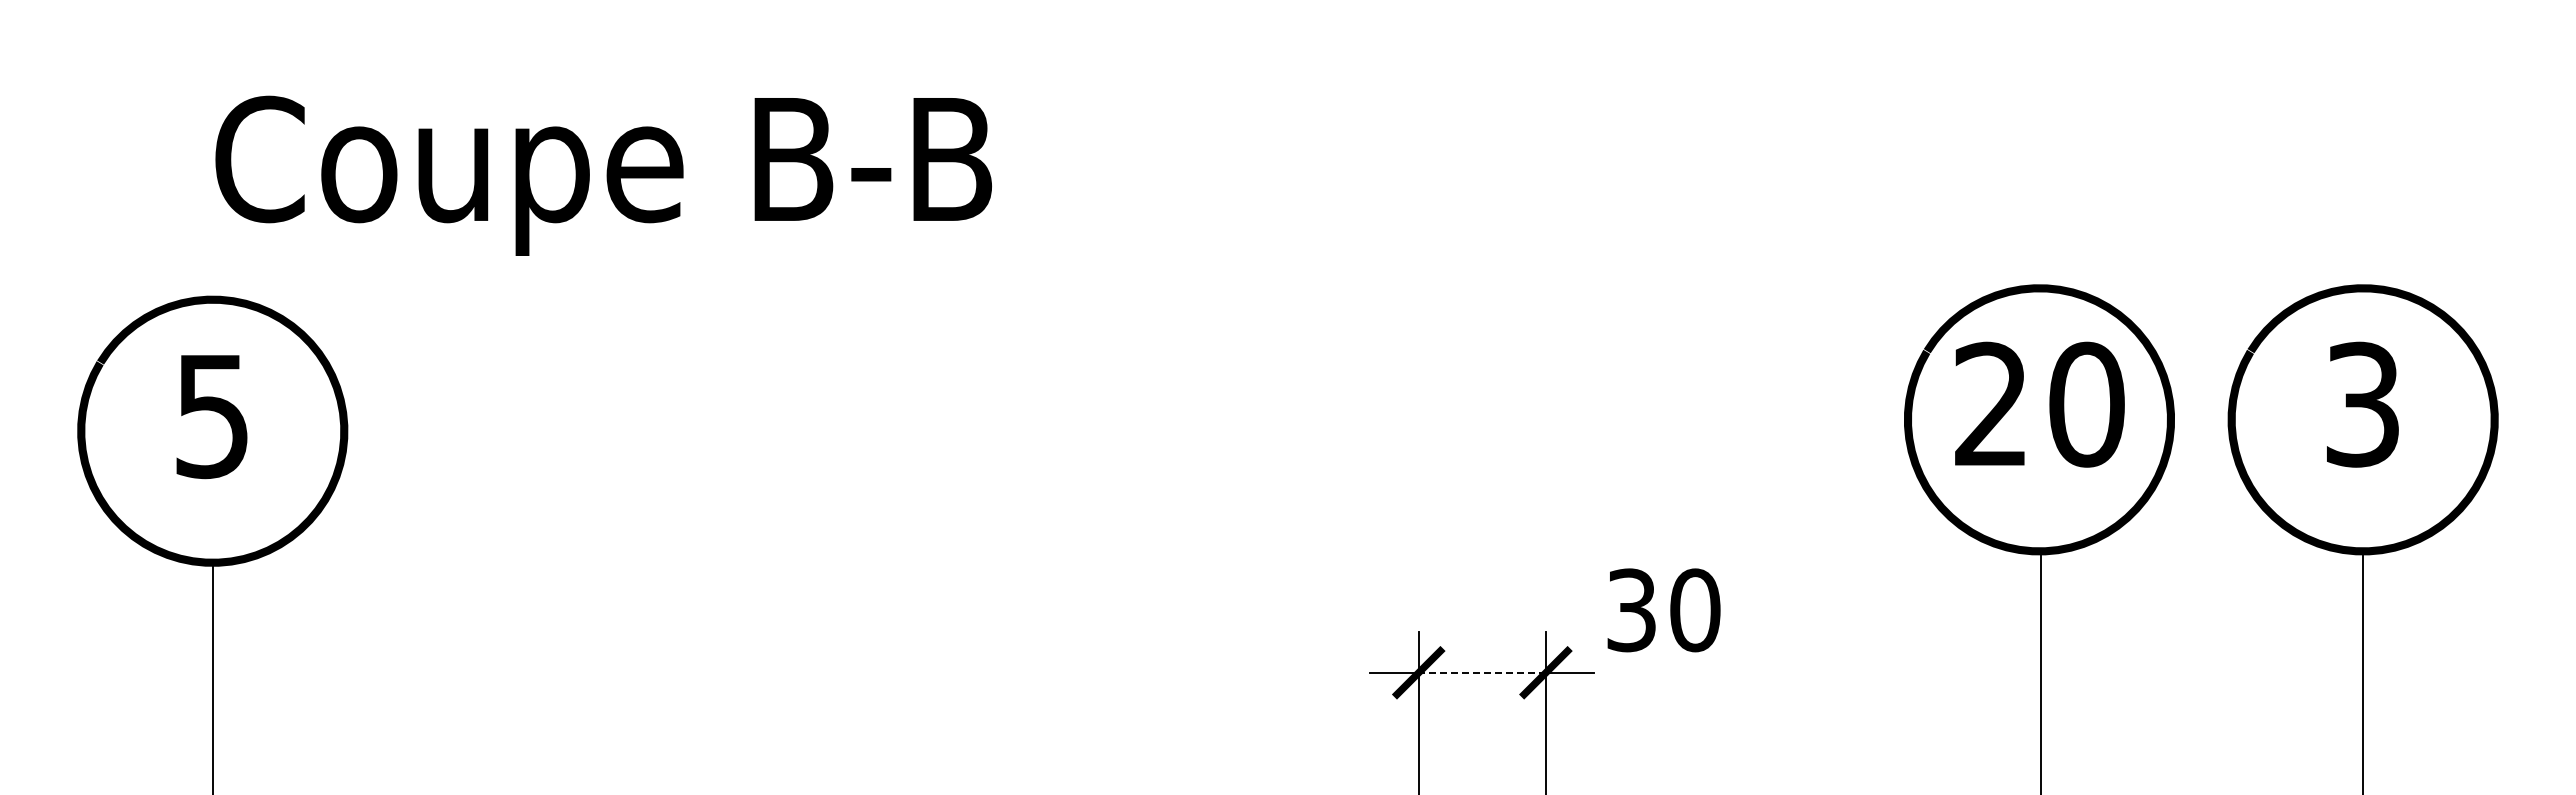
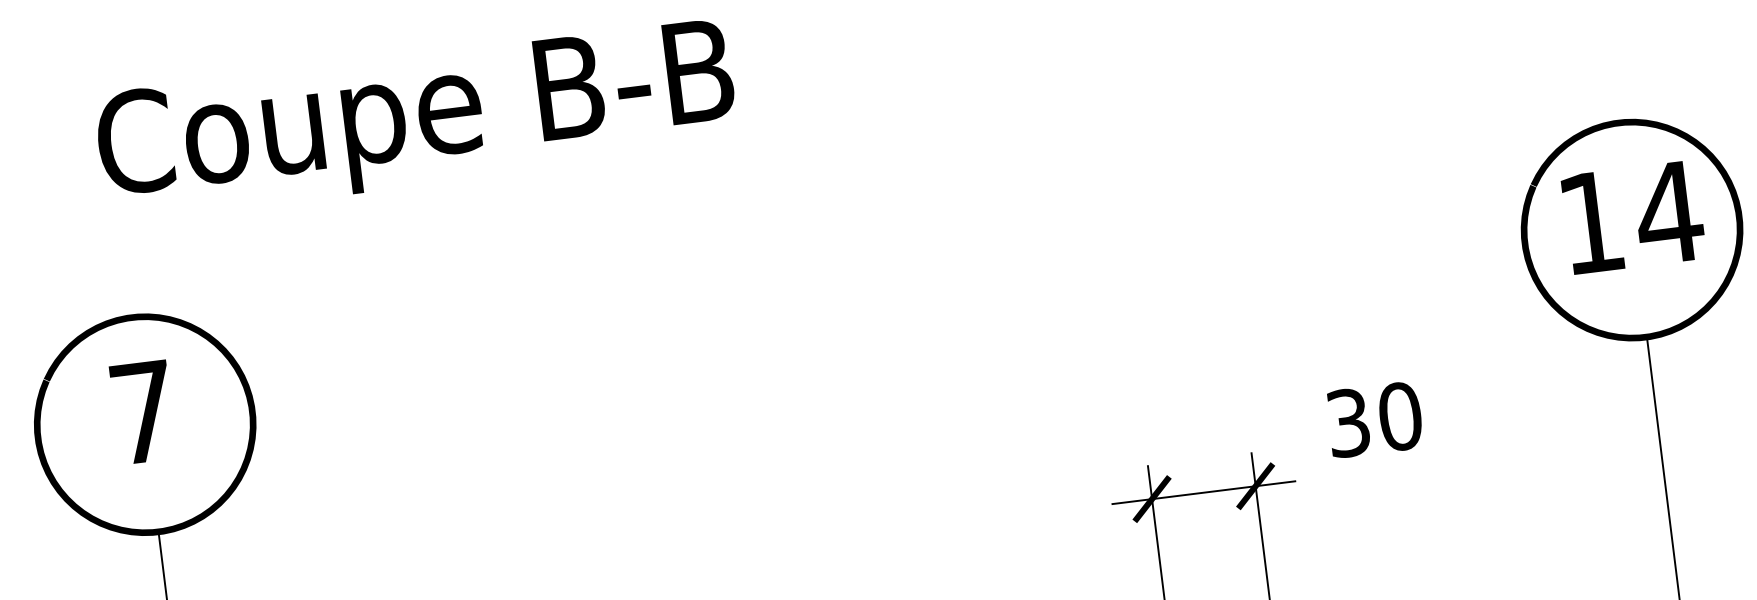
text: (603, 175) -> (416, 119), moved
text: (2040, 404) -> (1631, 217), 20 -> 14
text: (211, 417) -> (142, 413), 5 -> 7
text: (1663, 610) -> (1374, 419), moved
line: (1482, 672) -> (1204, 492), dashed -> solid

